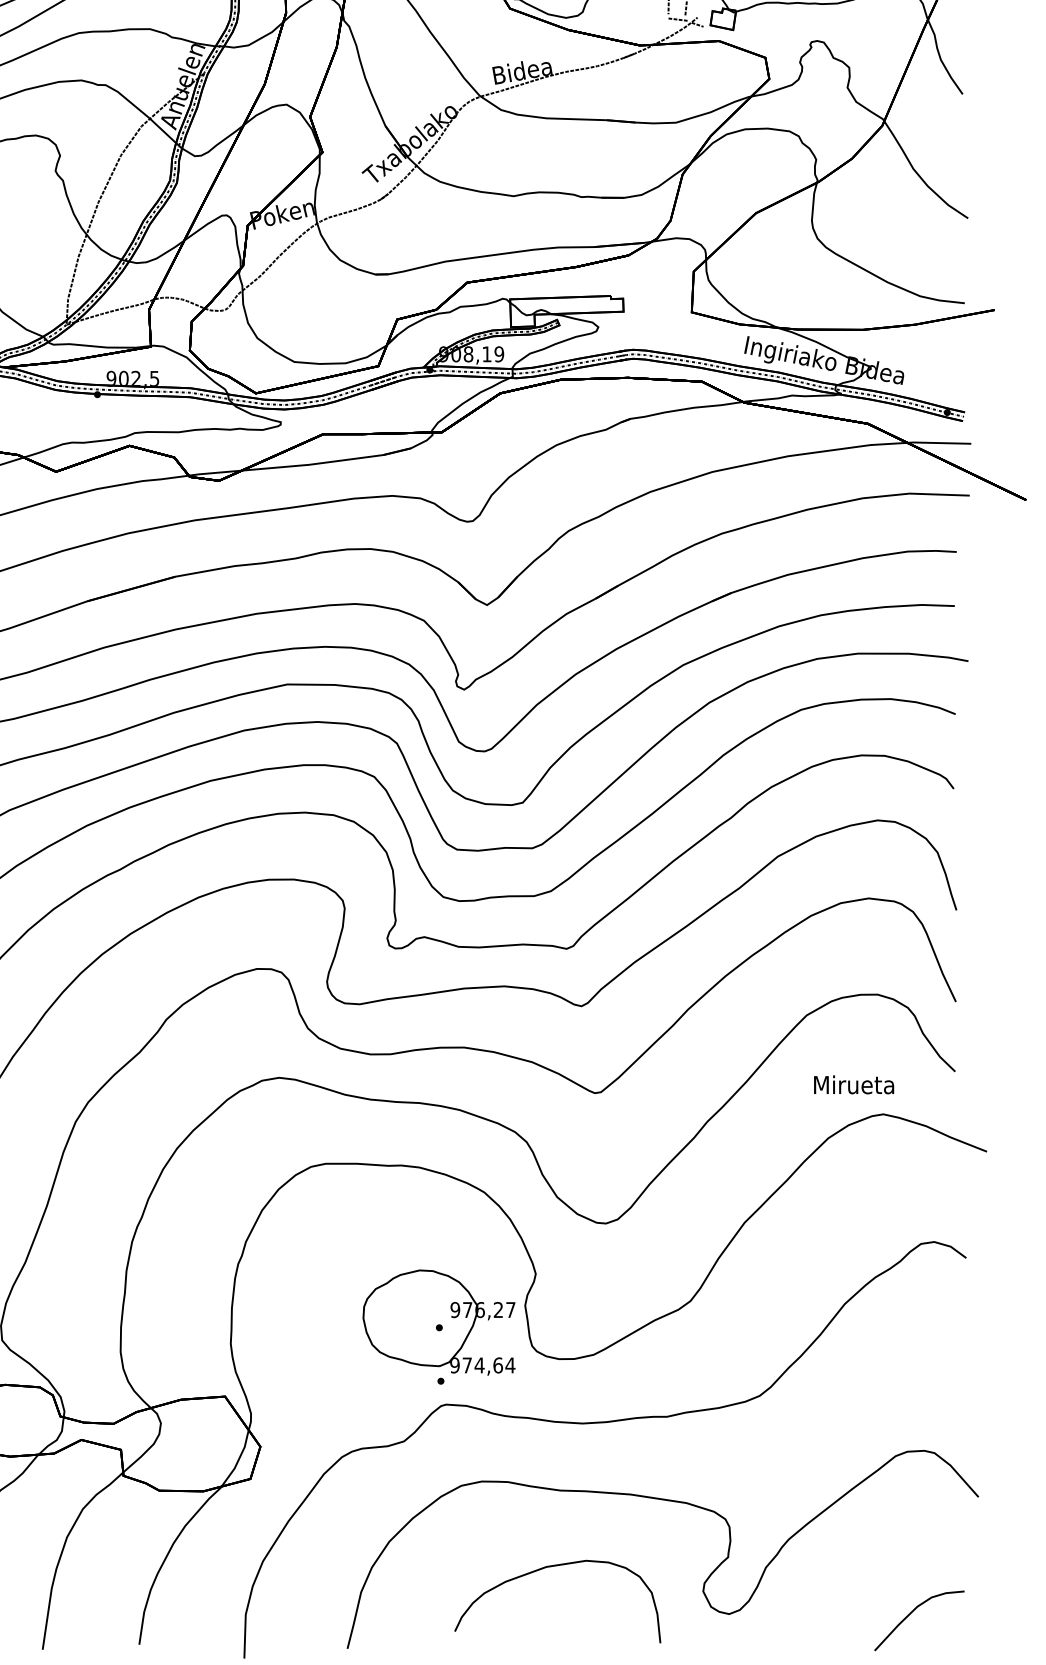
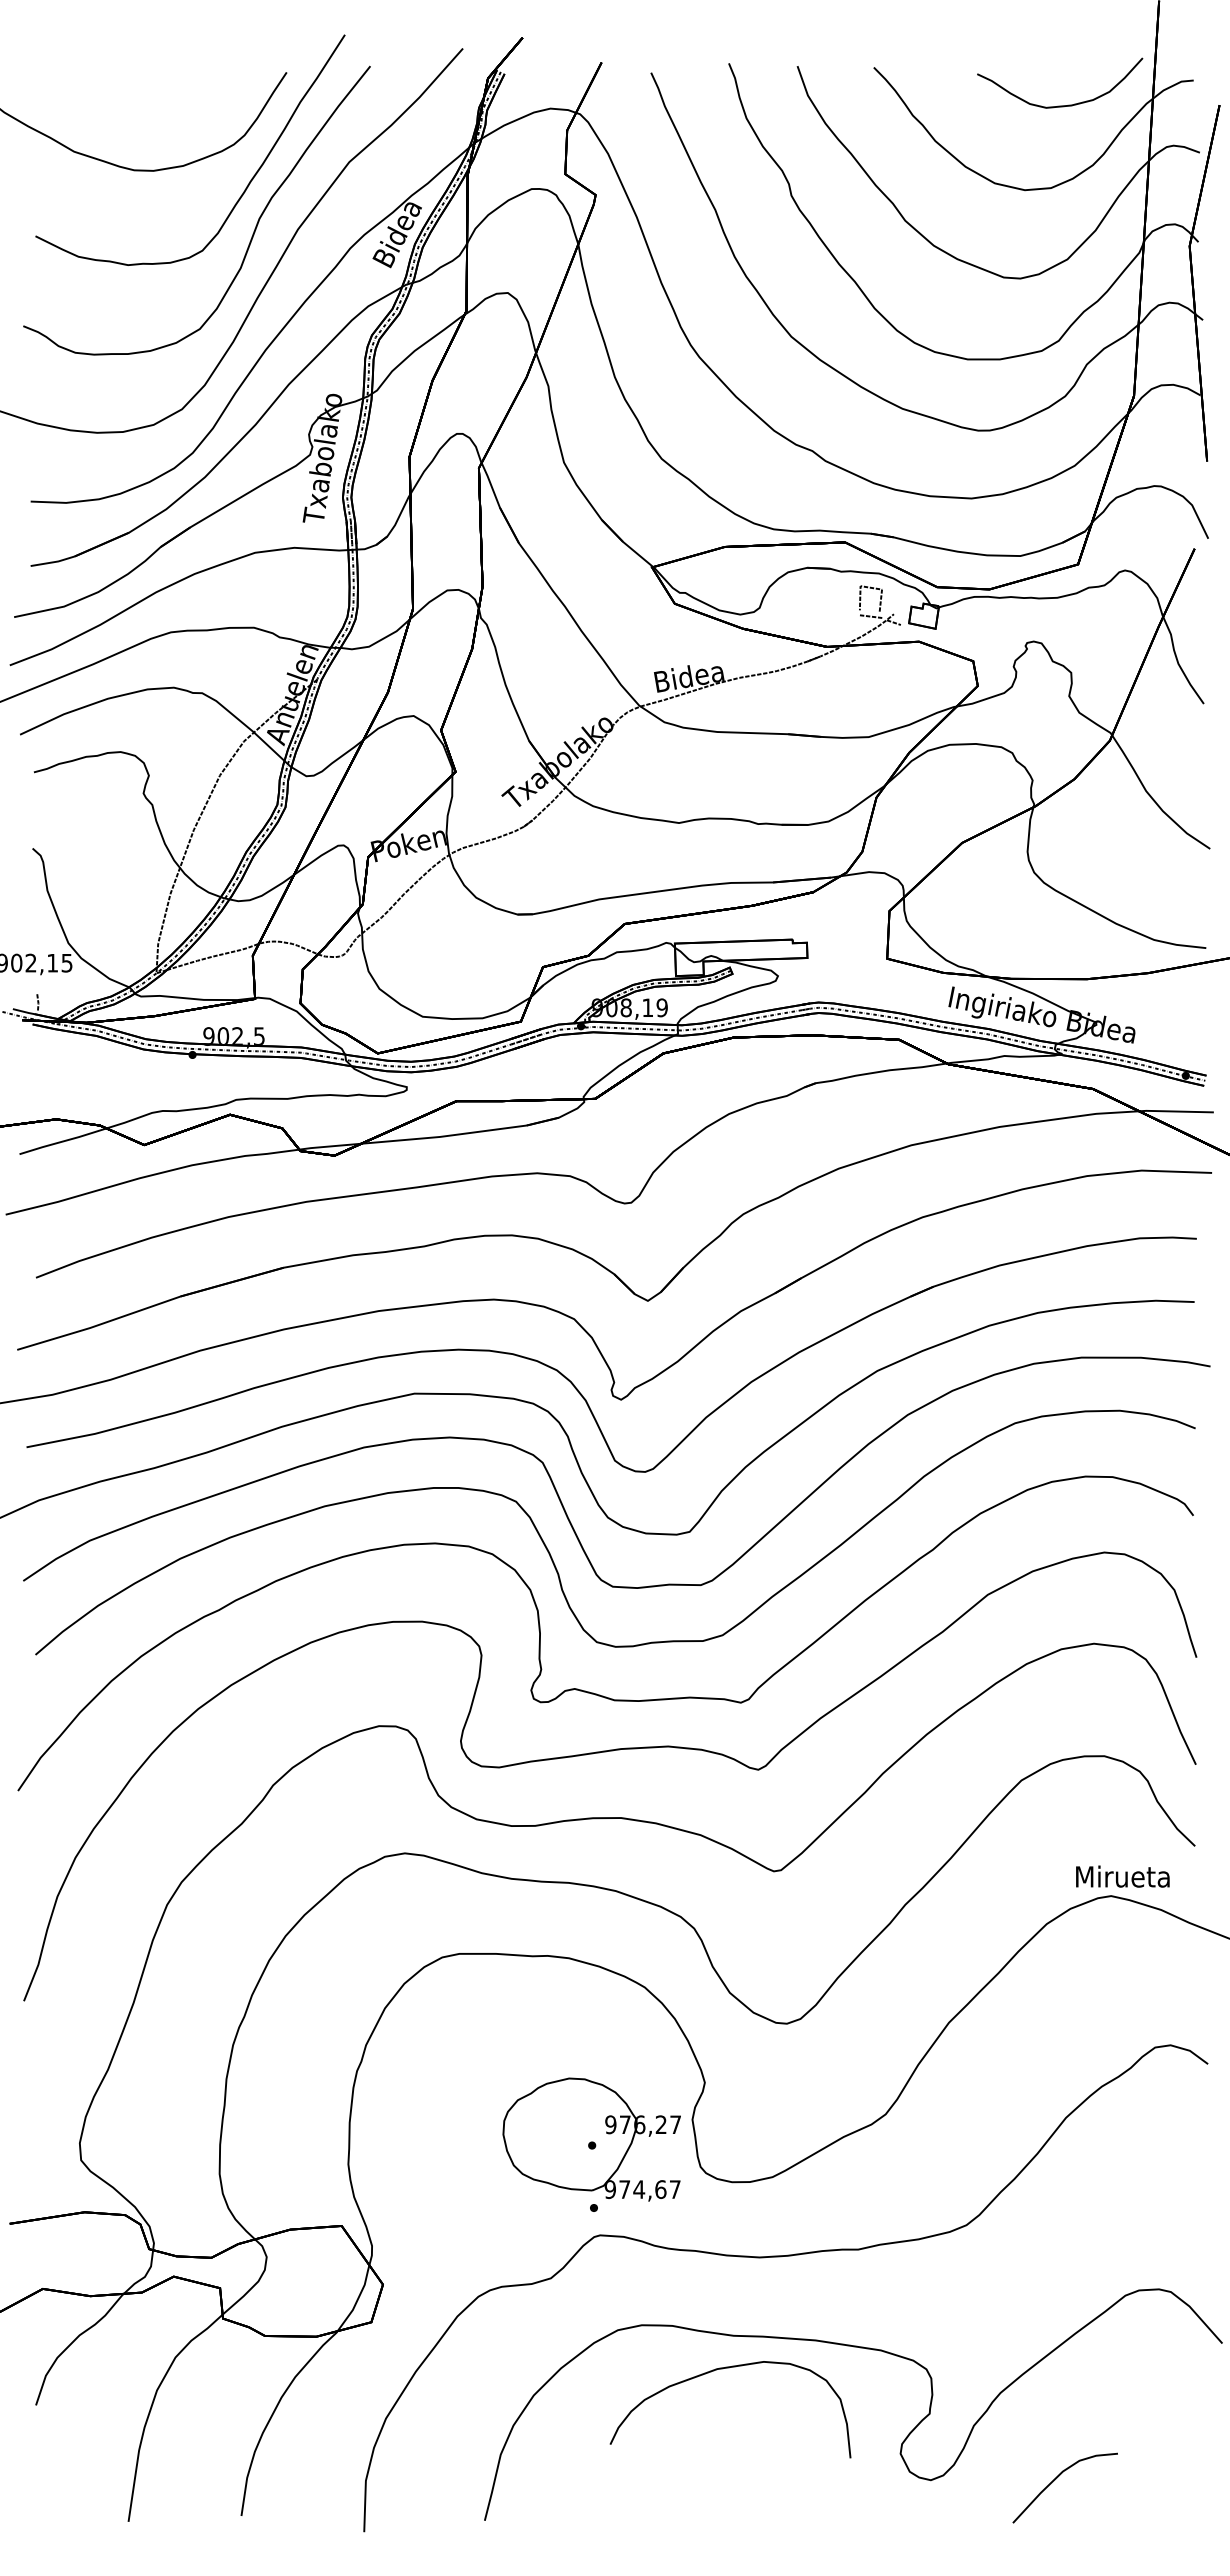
text: (853, 1084) -> (1122, 1876), moved
text: (510, 1365) -> (675, 2189), 974,64 -> 974,67
curve: (550, 1567) -> (722, 2369), moved
curve: (911, 1613) -> (1056, 2479), moved

